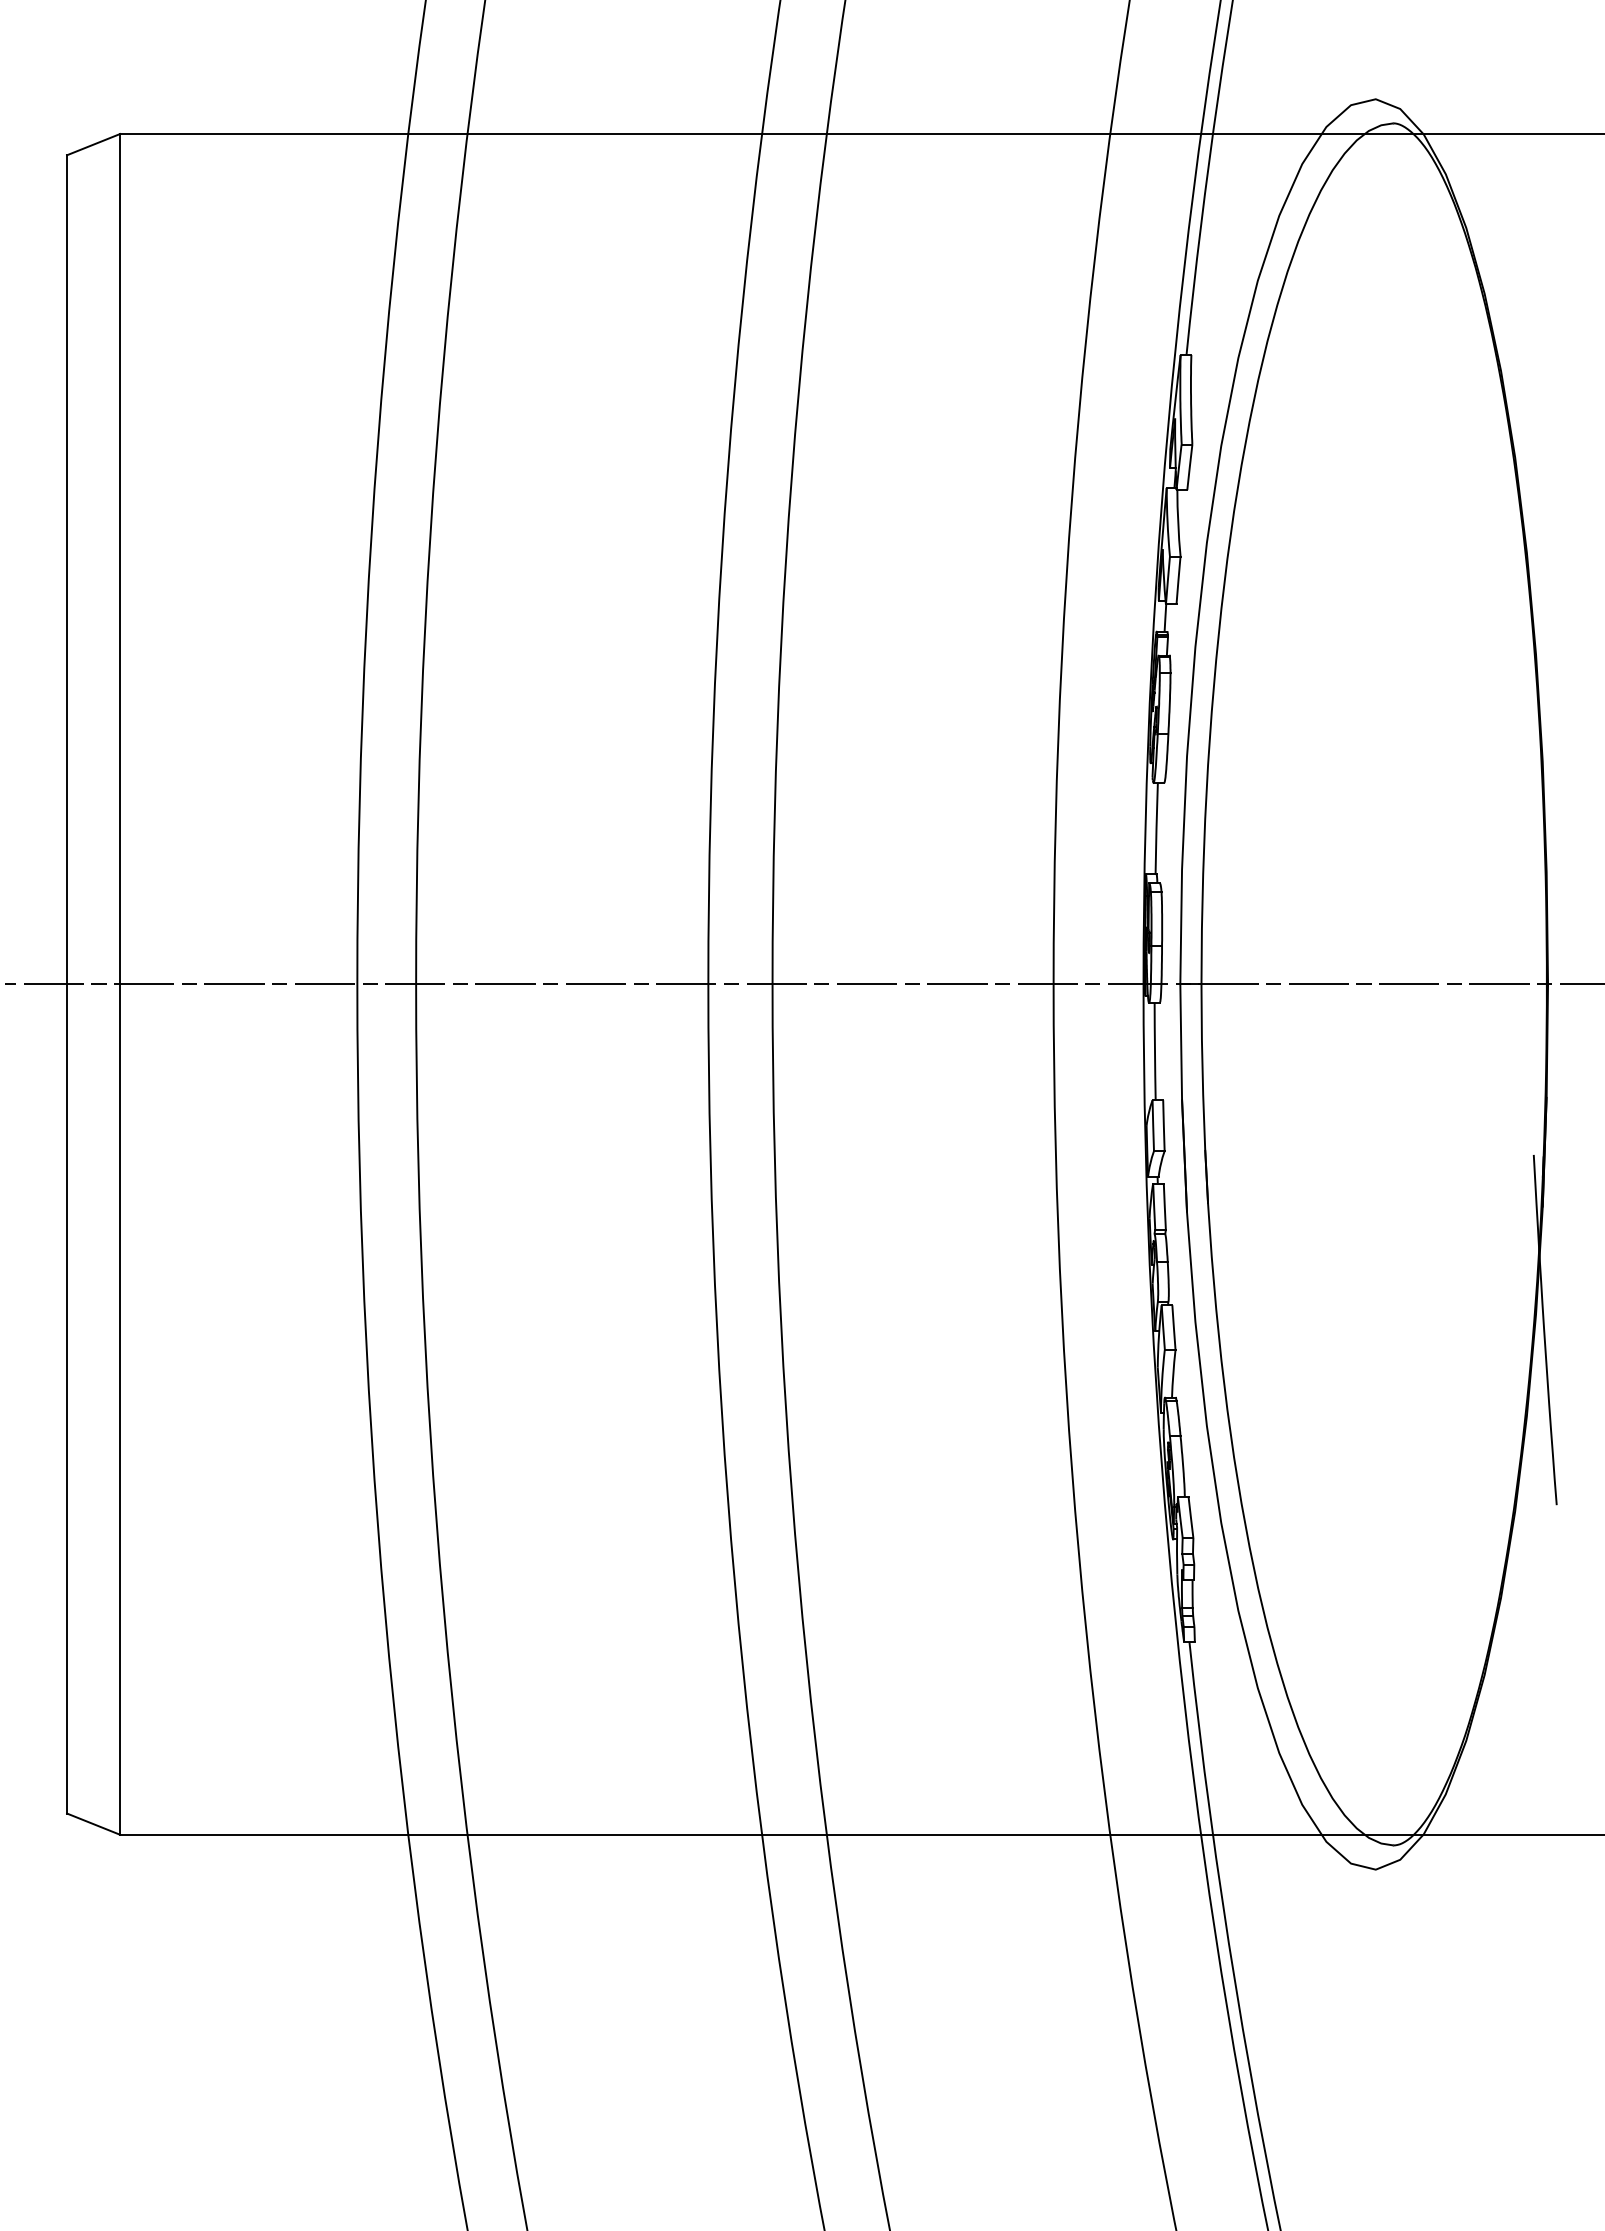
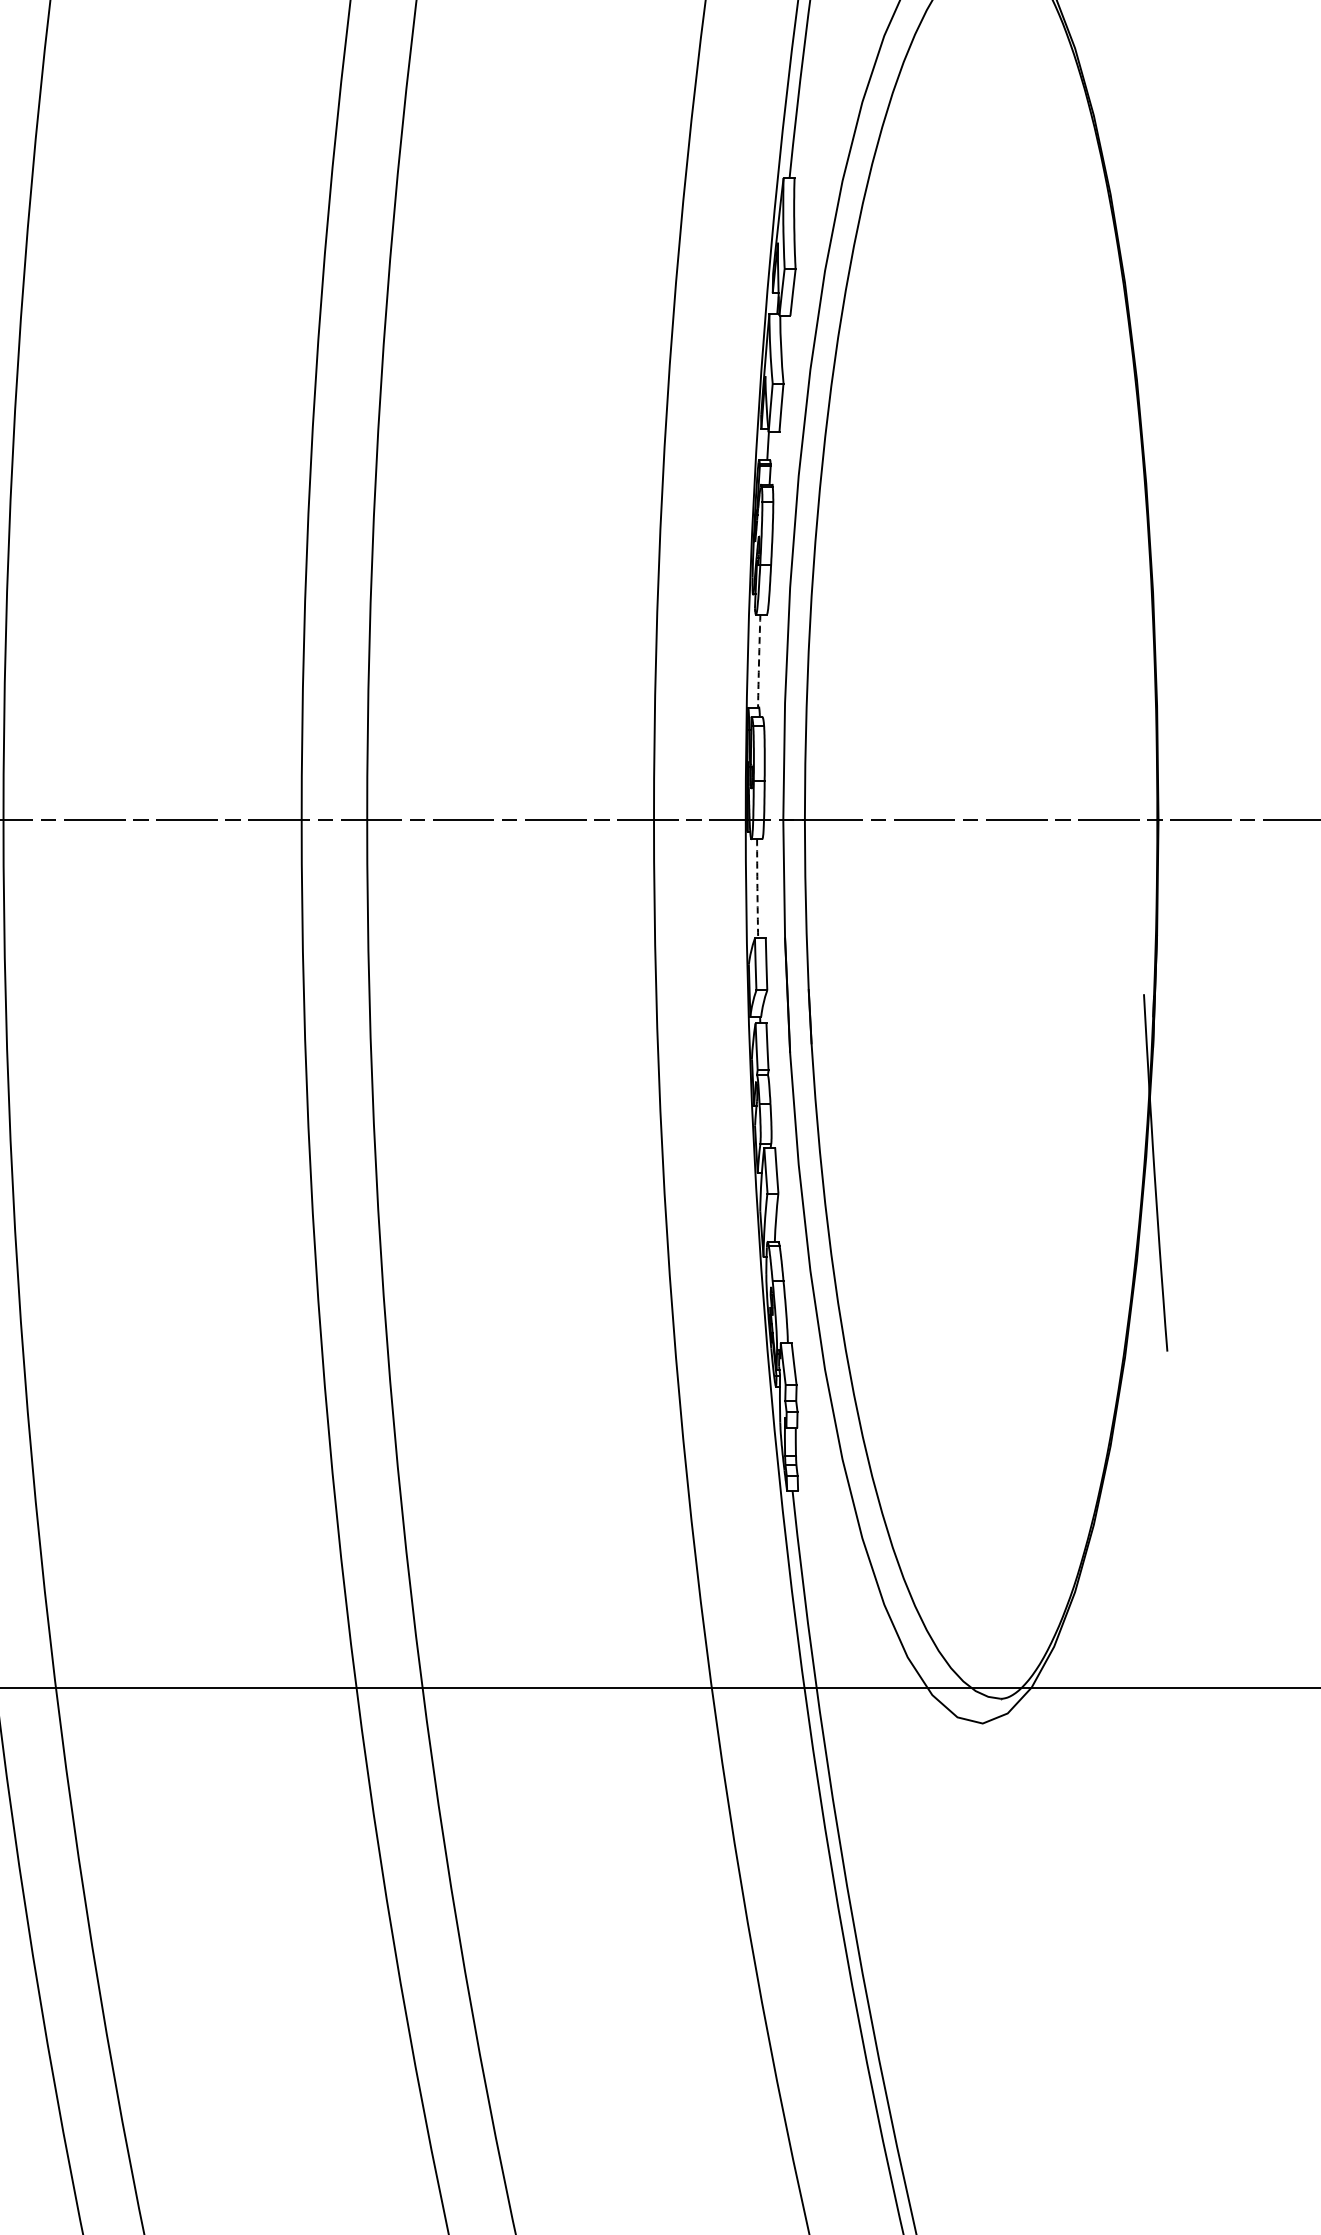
arc: (1156, 828) -> (758, 661), solid -> dashed
arc: (1154, 1051) -> (756, 888), solid -> dashed

